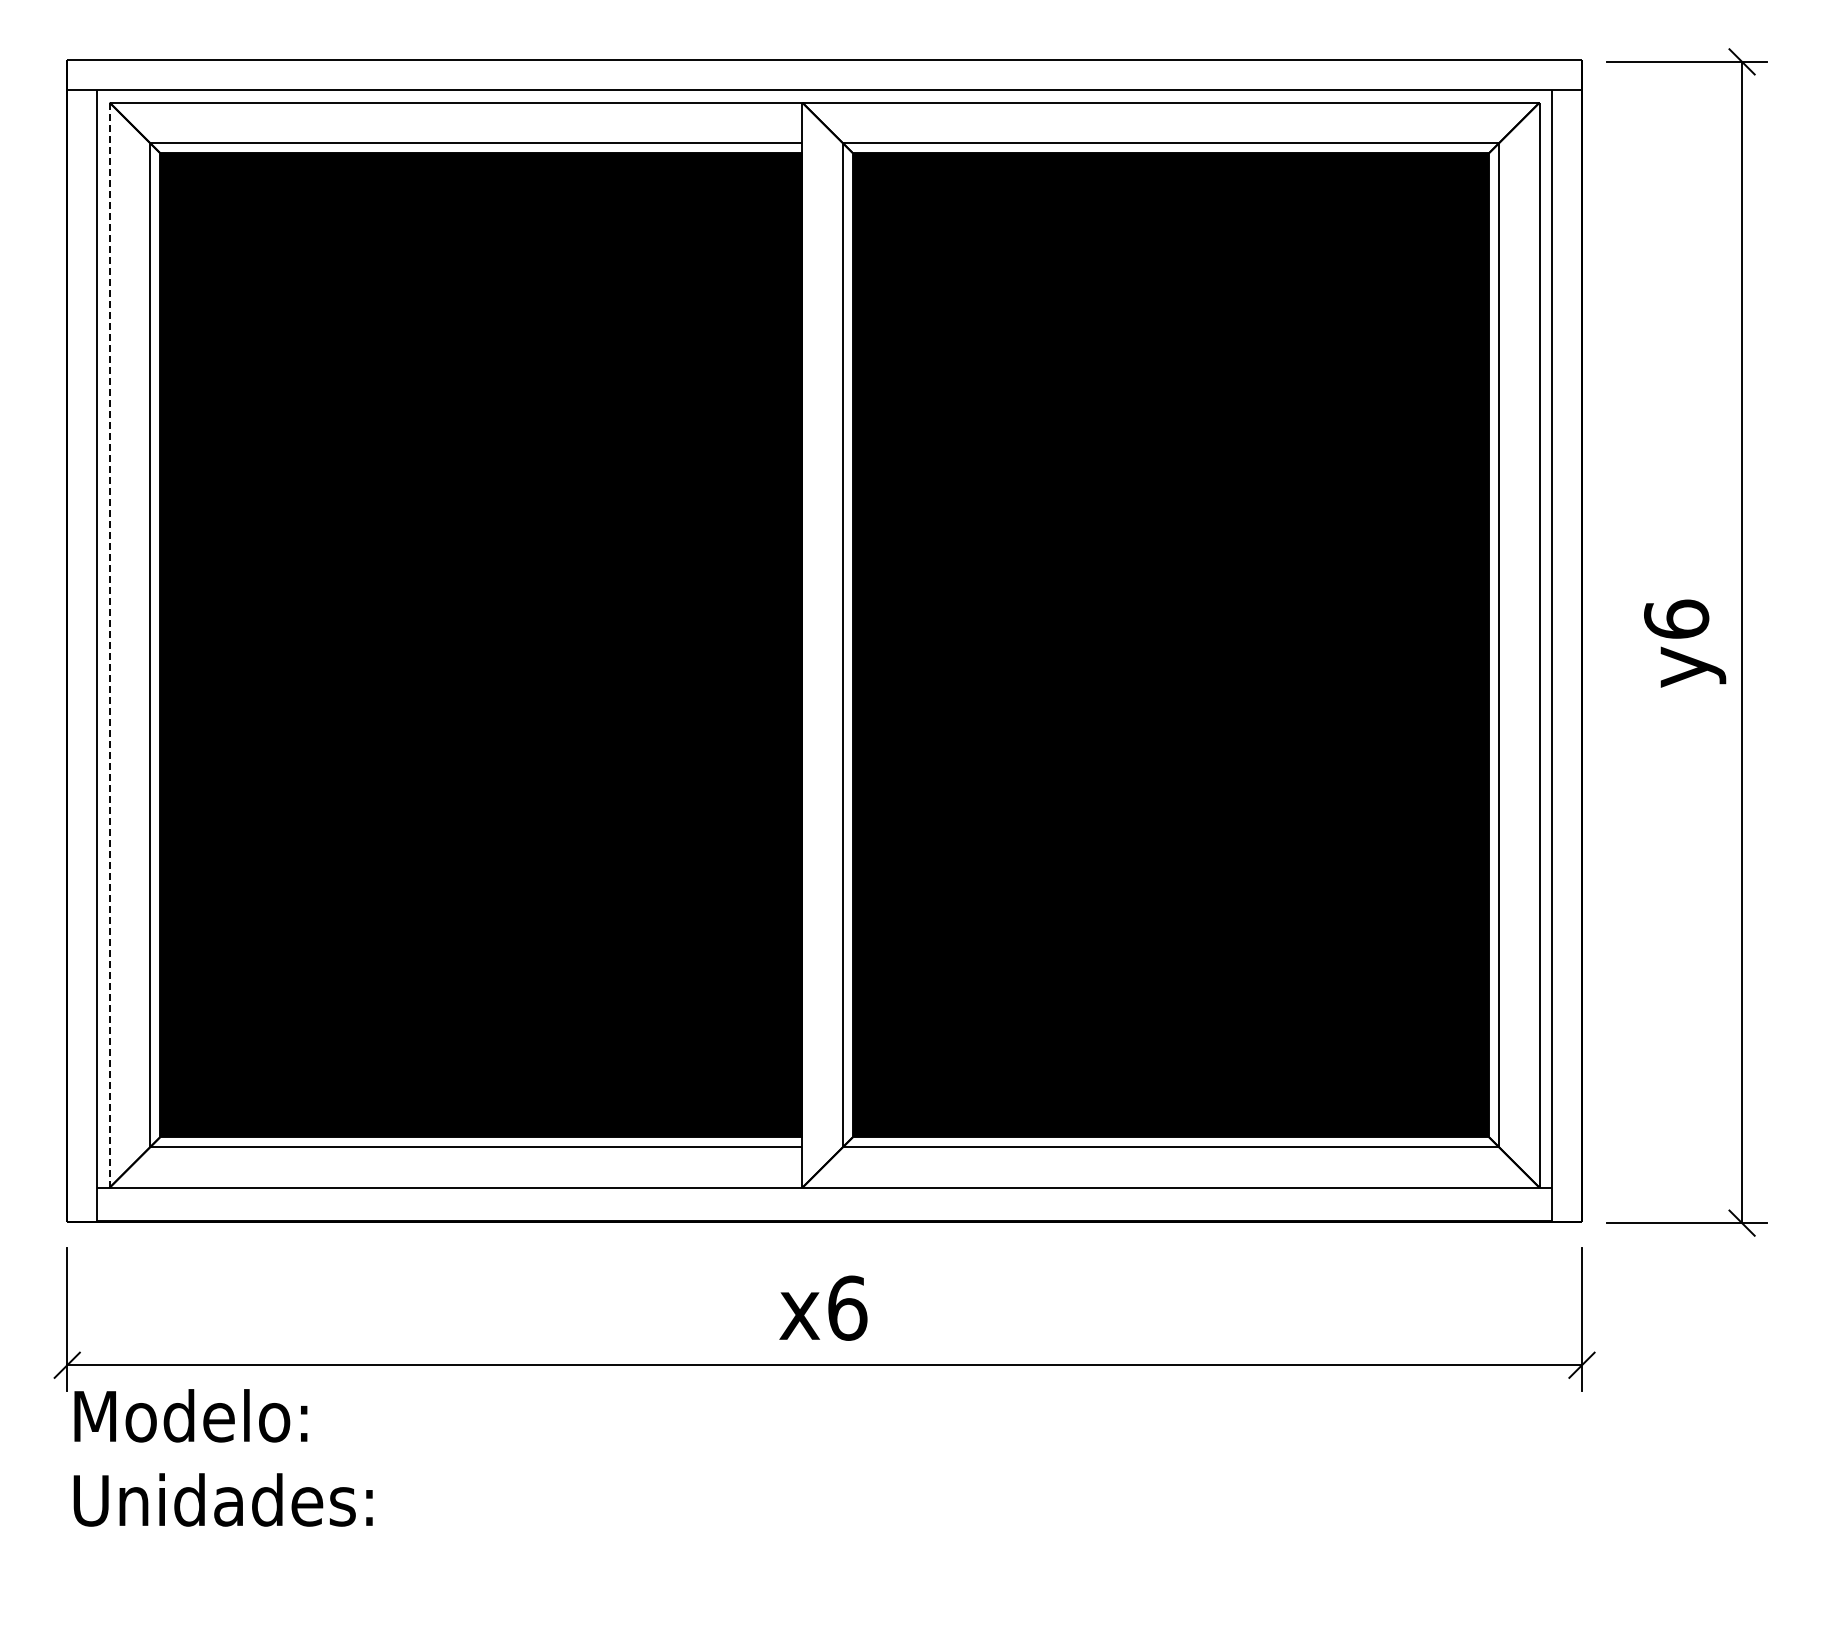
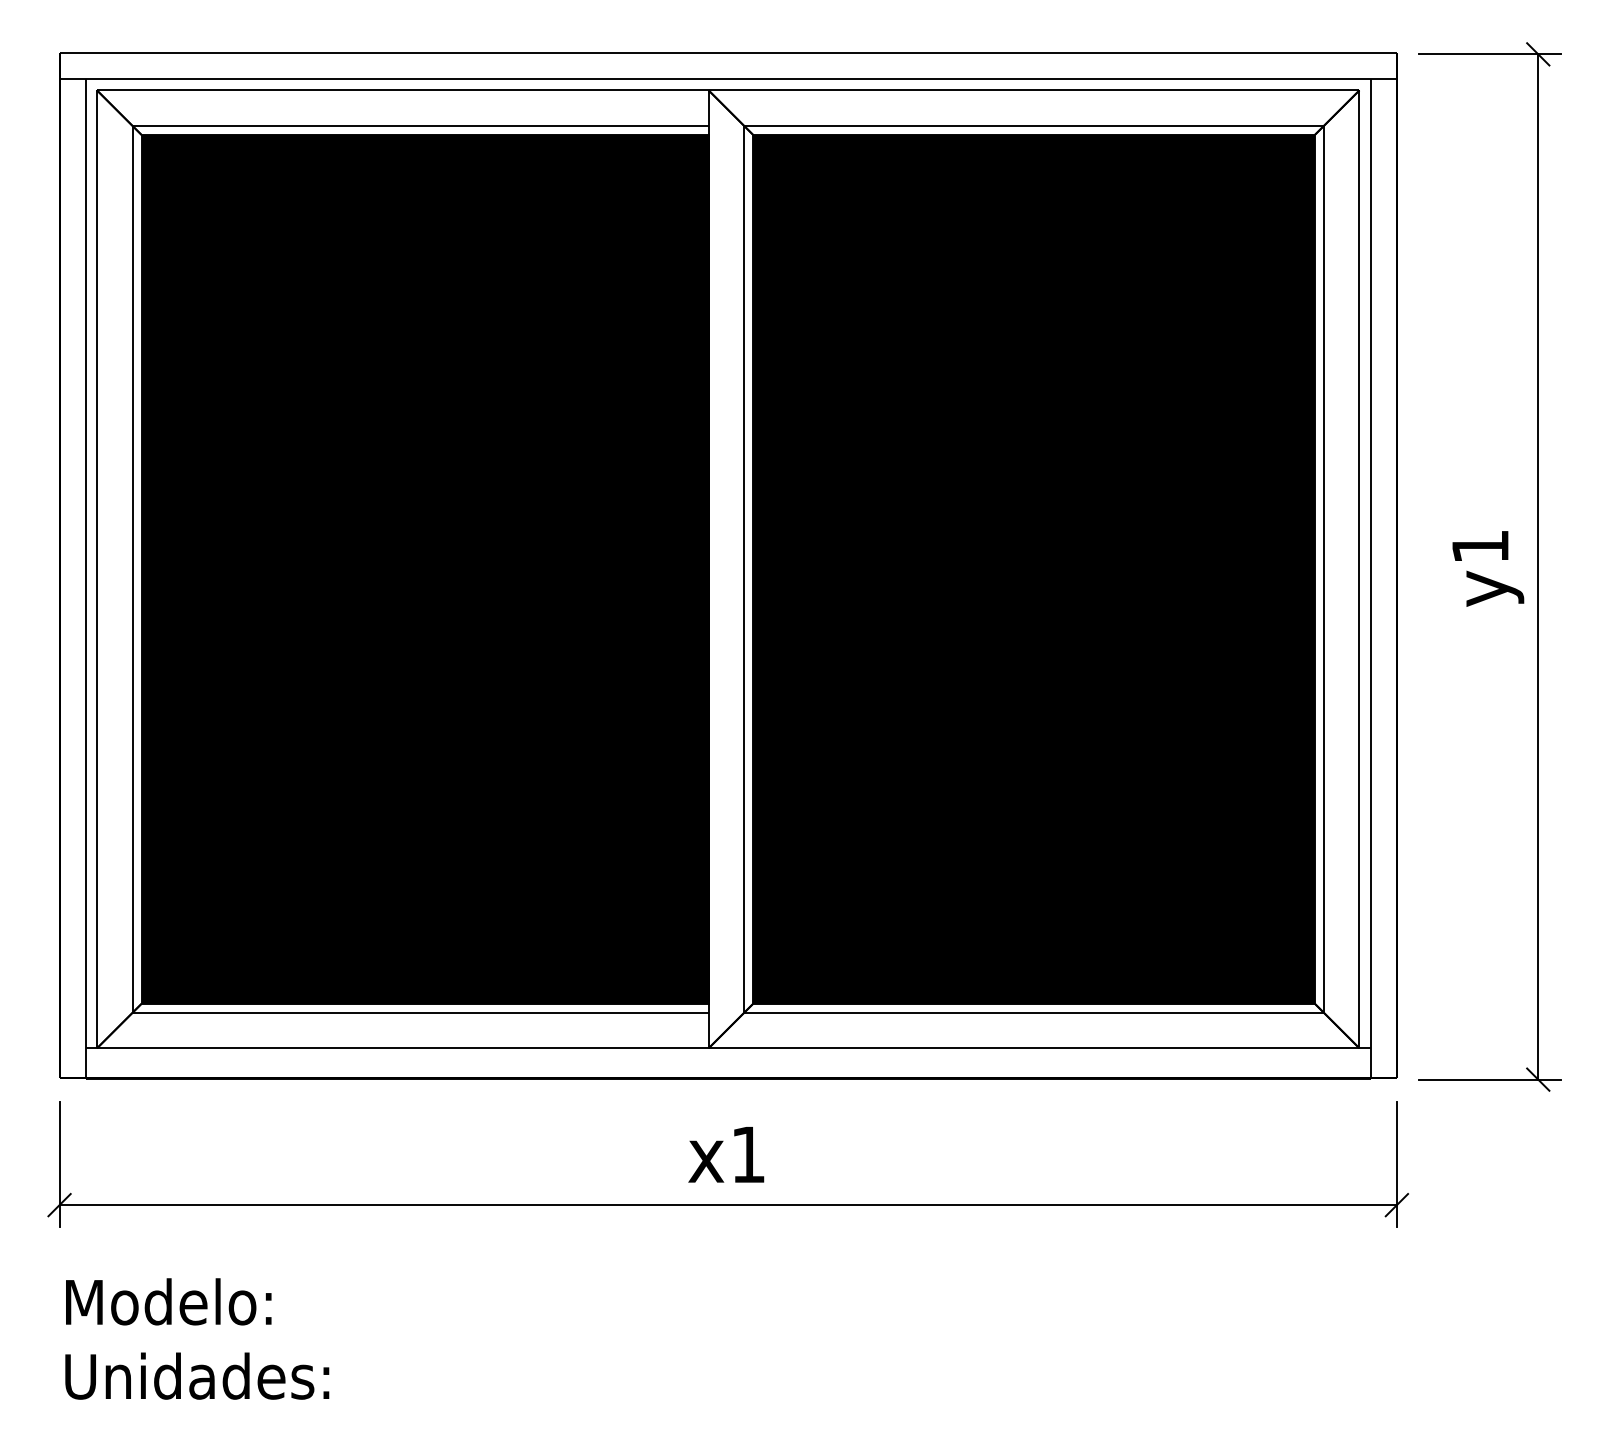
text: (1676, 618) -> (1480, 545), y6 -> y1
line: (109, 645) -> (96, 569), dashed -> solid
text: (847, 1307) -> (748, 1154), x6 -> x1
text: (222, 1457) -> (196, 1338), moved

